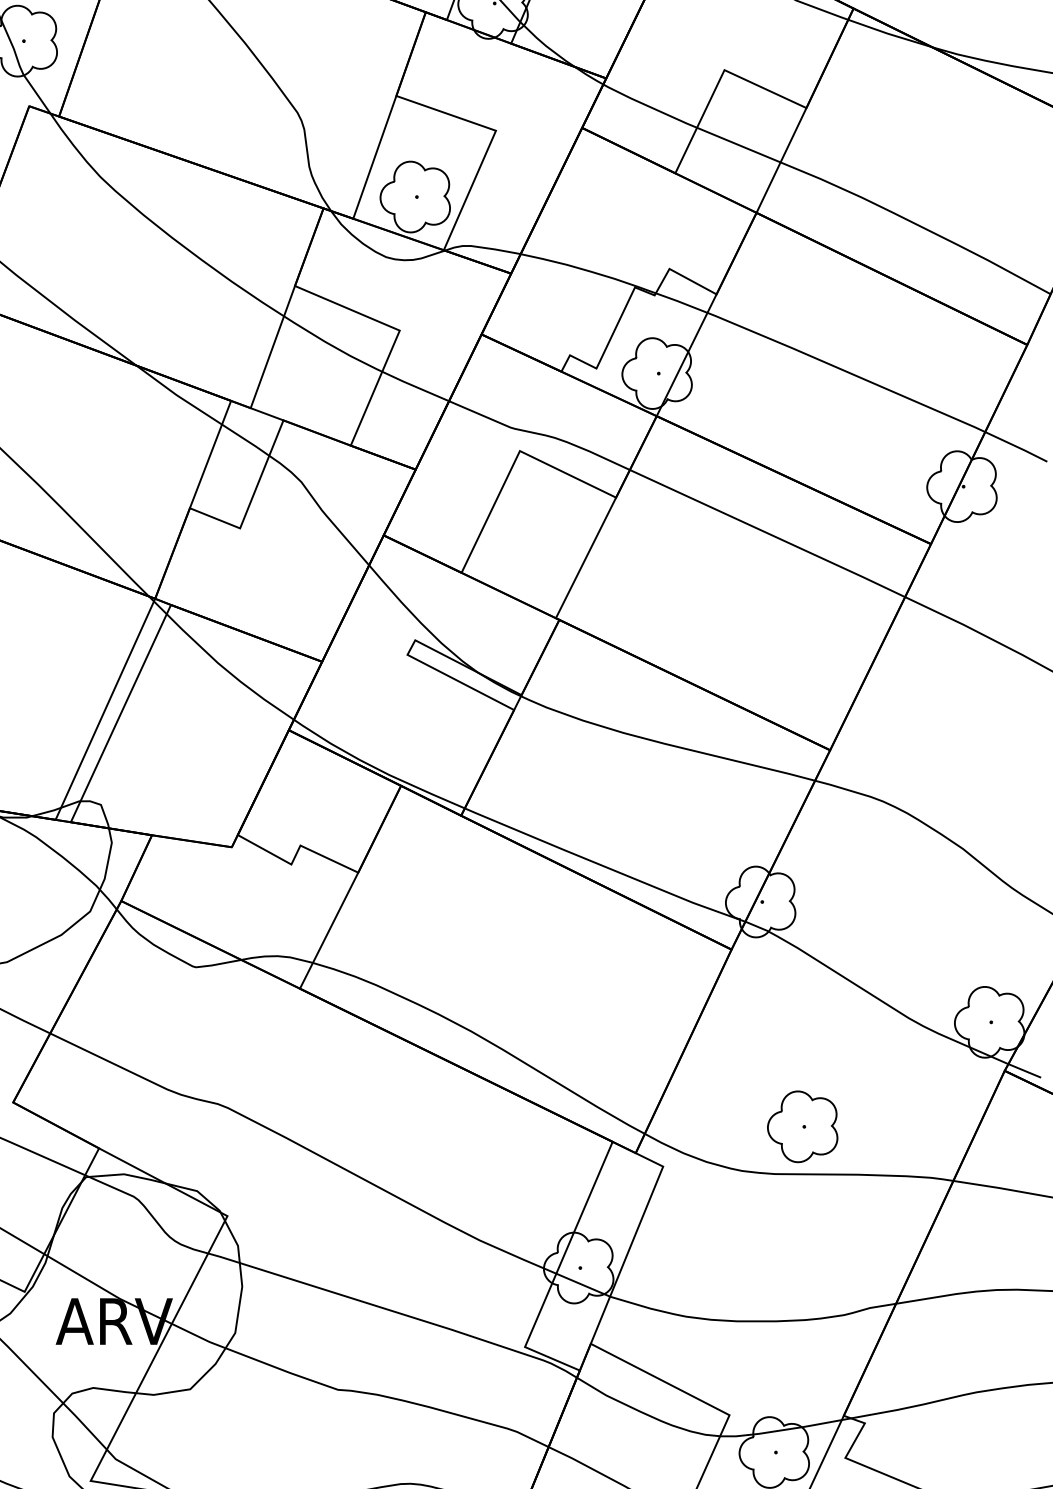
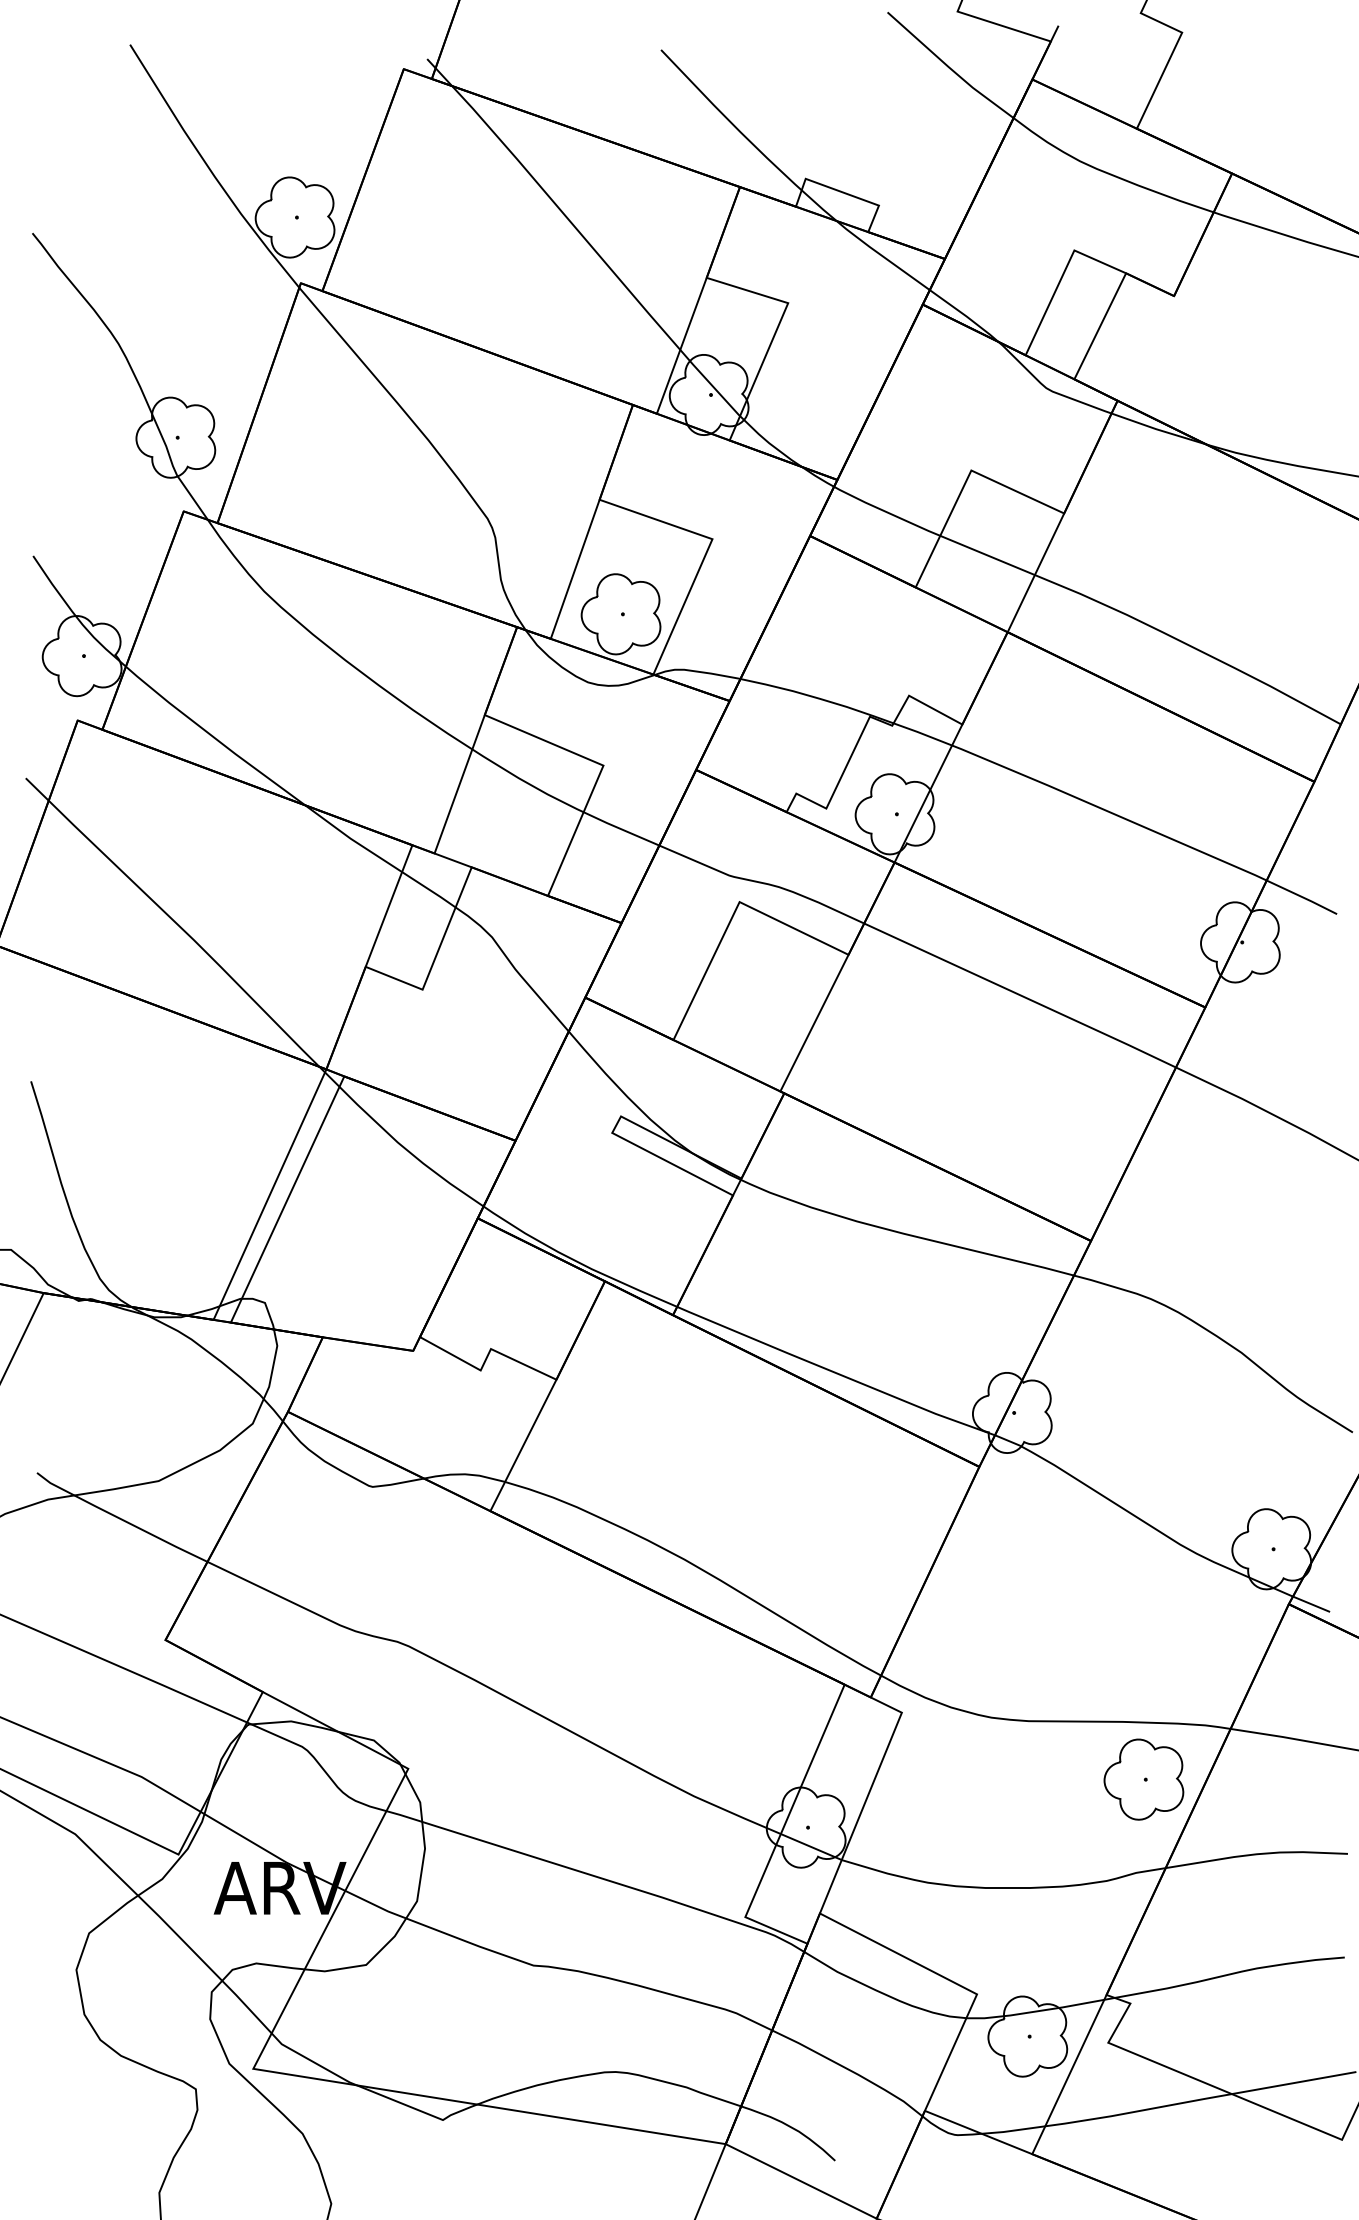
part: (802, 1126) -> (1143, 1779), moved

